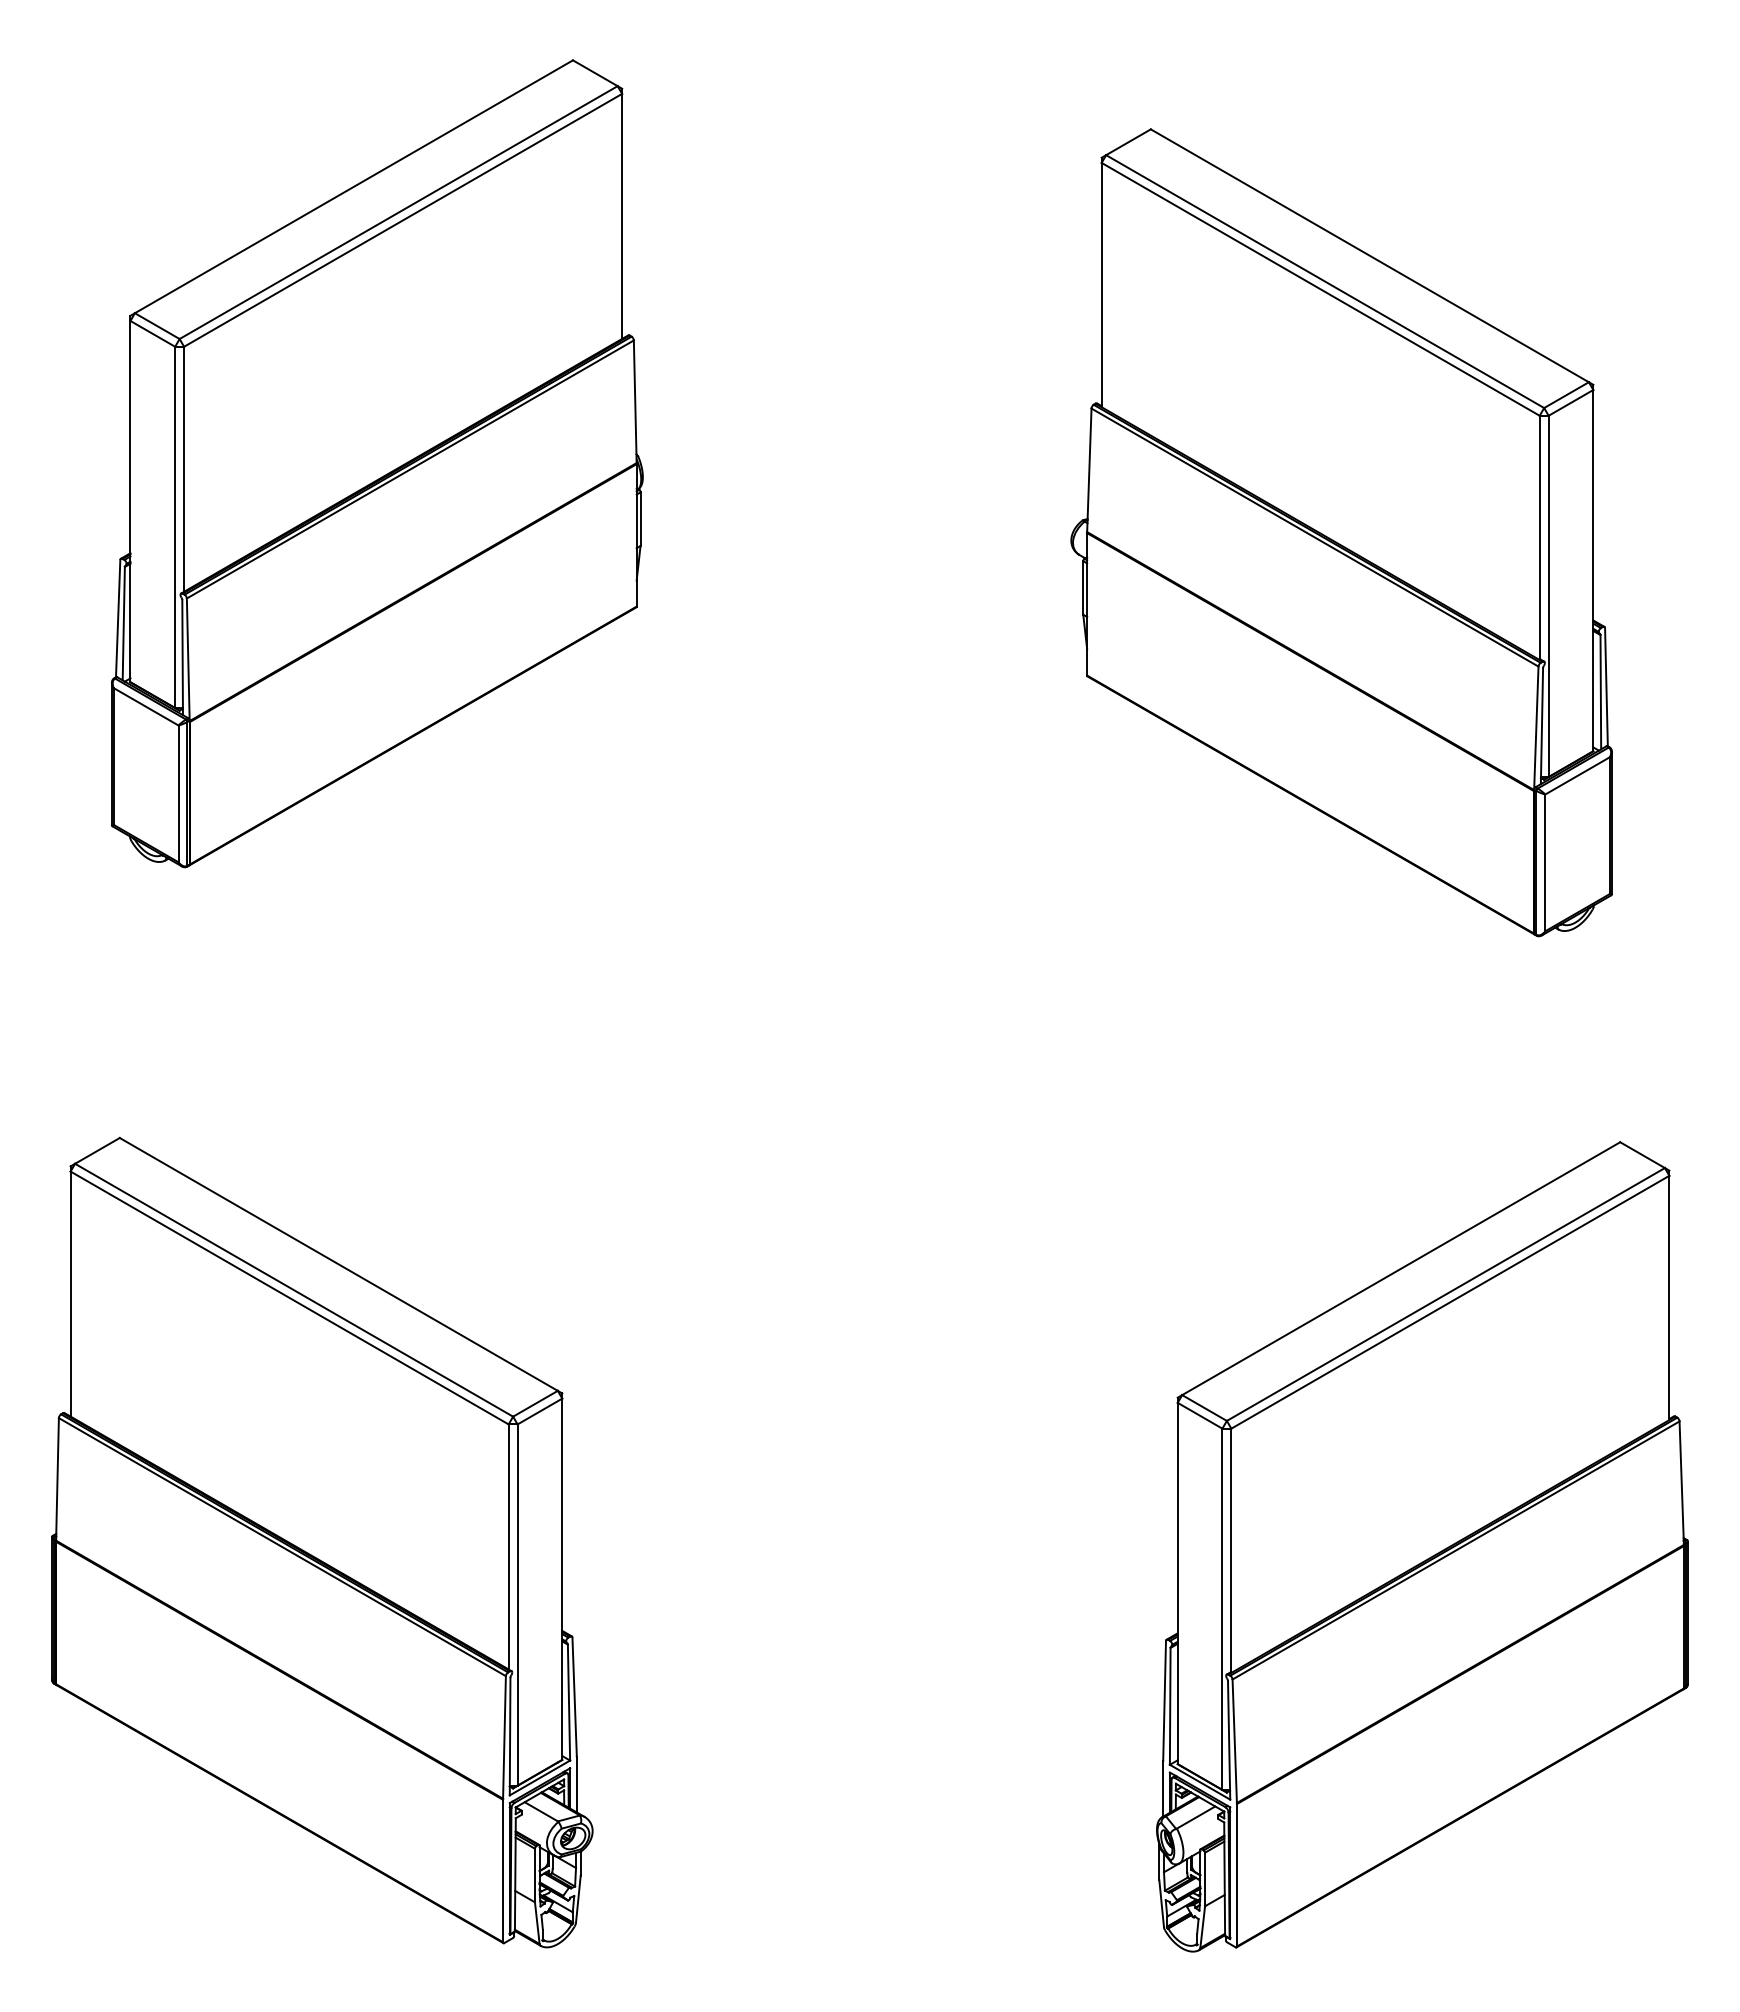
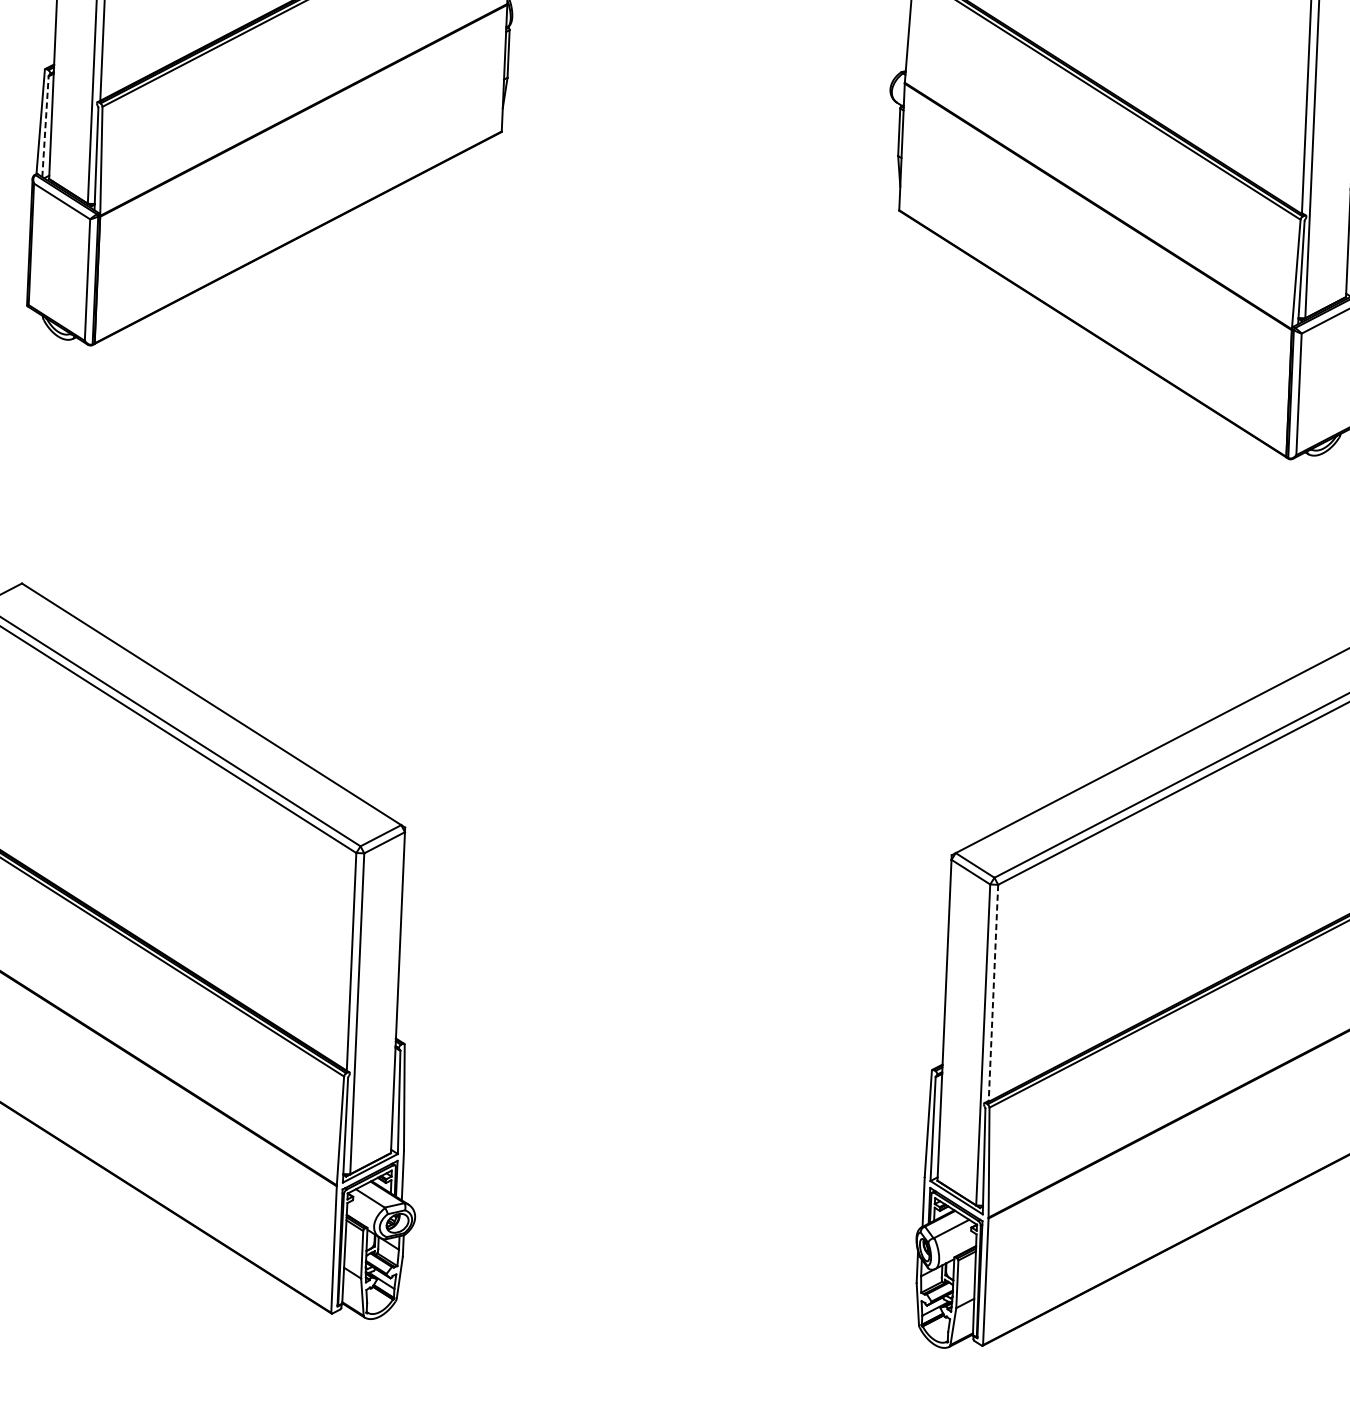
line: (123, 623) -> (45, 126), solid -> dashed
line: (1231, 1550) -> (993, 993), solid -> dashed

